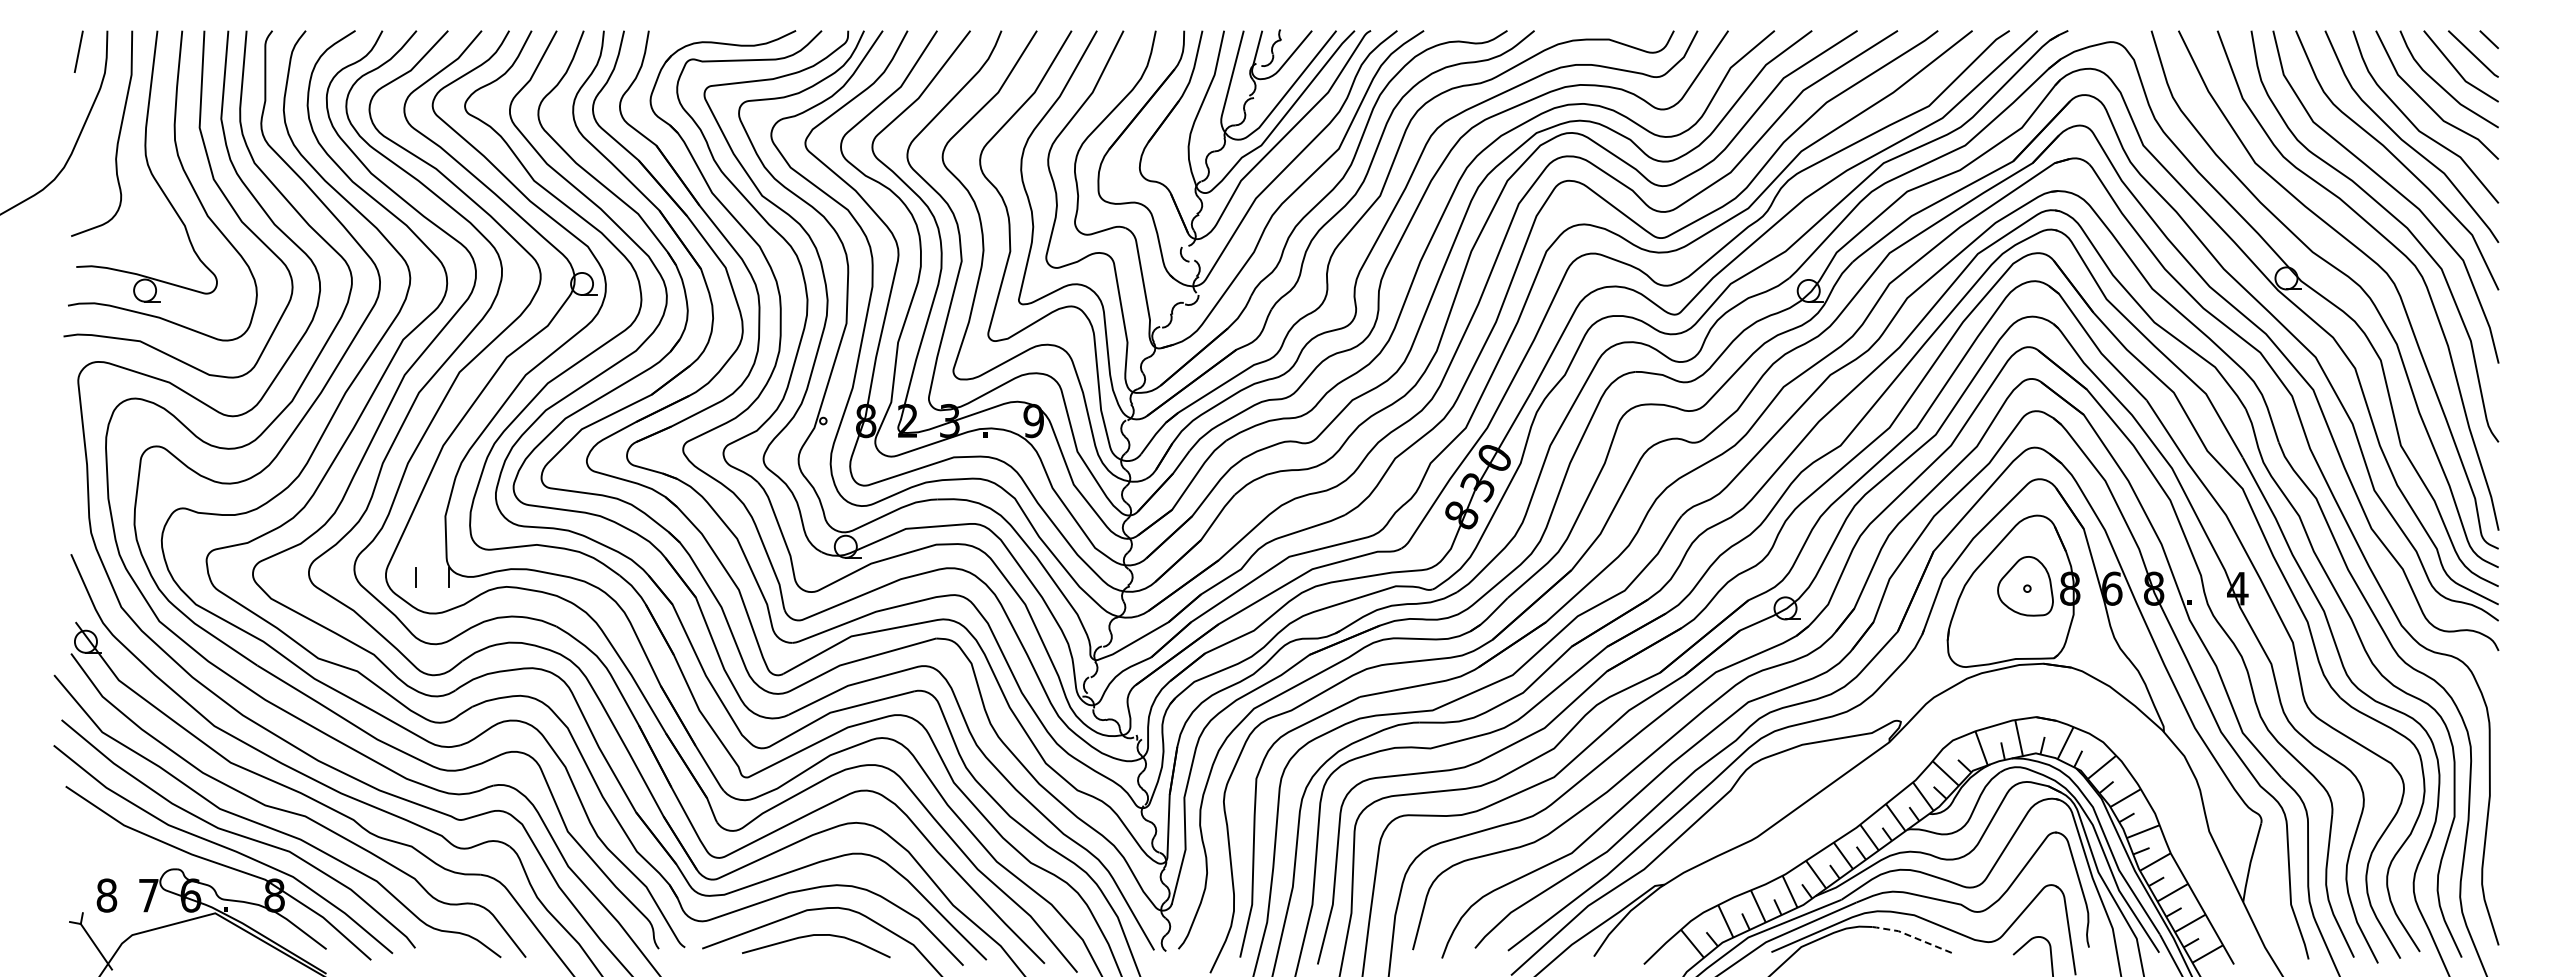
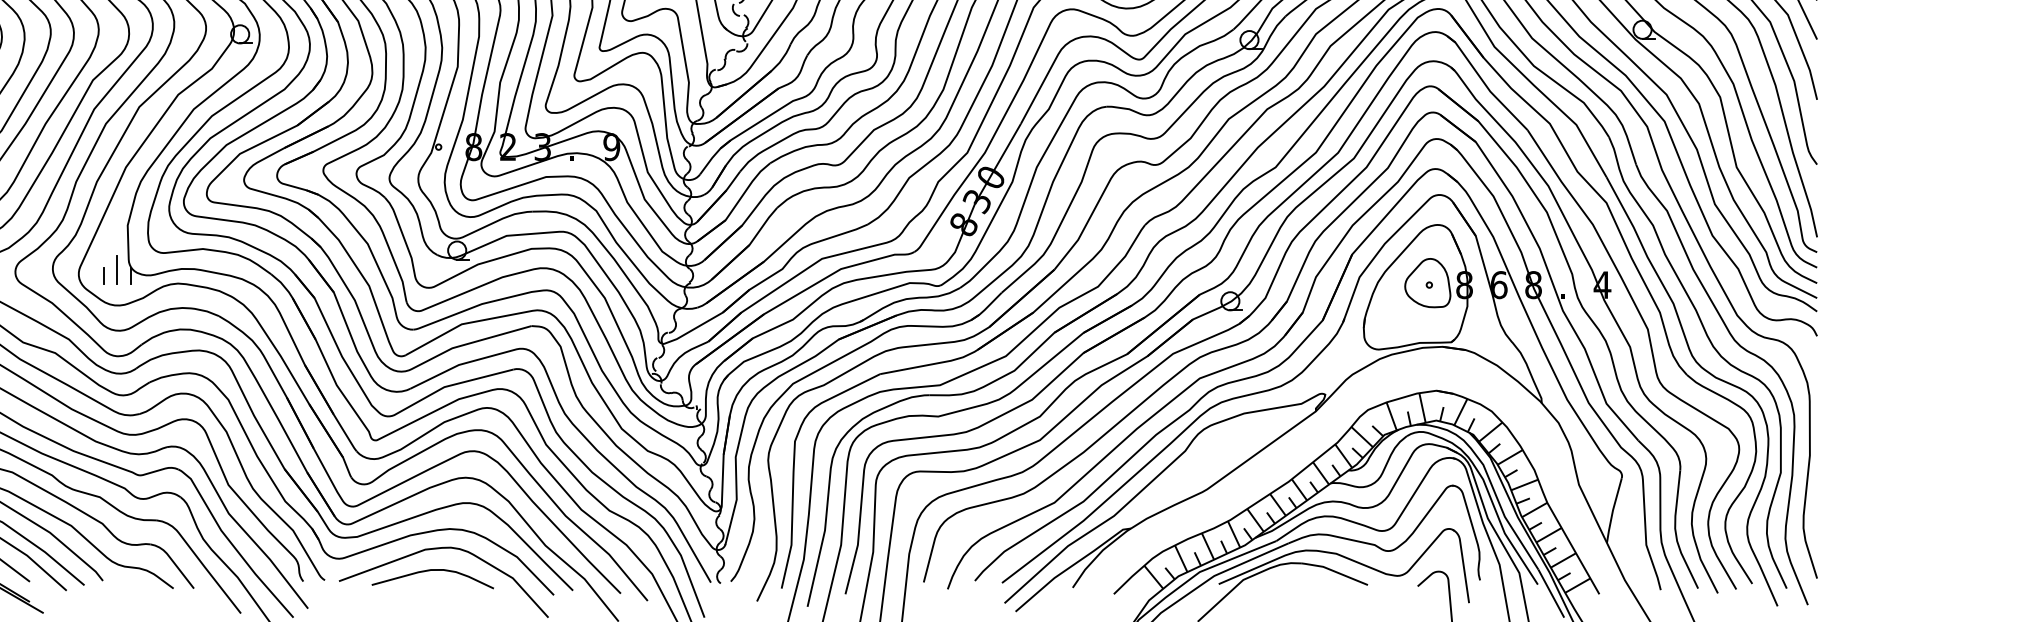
line: (432, 570) -> (117, 270), added
line: (1912, 936) -> (1334, 571), dashed -> solid

